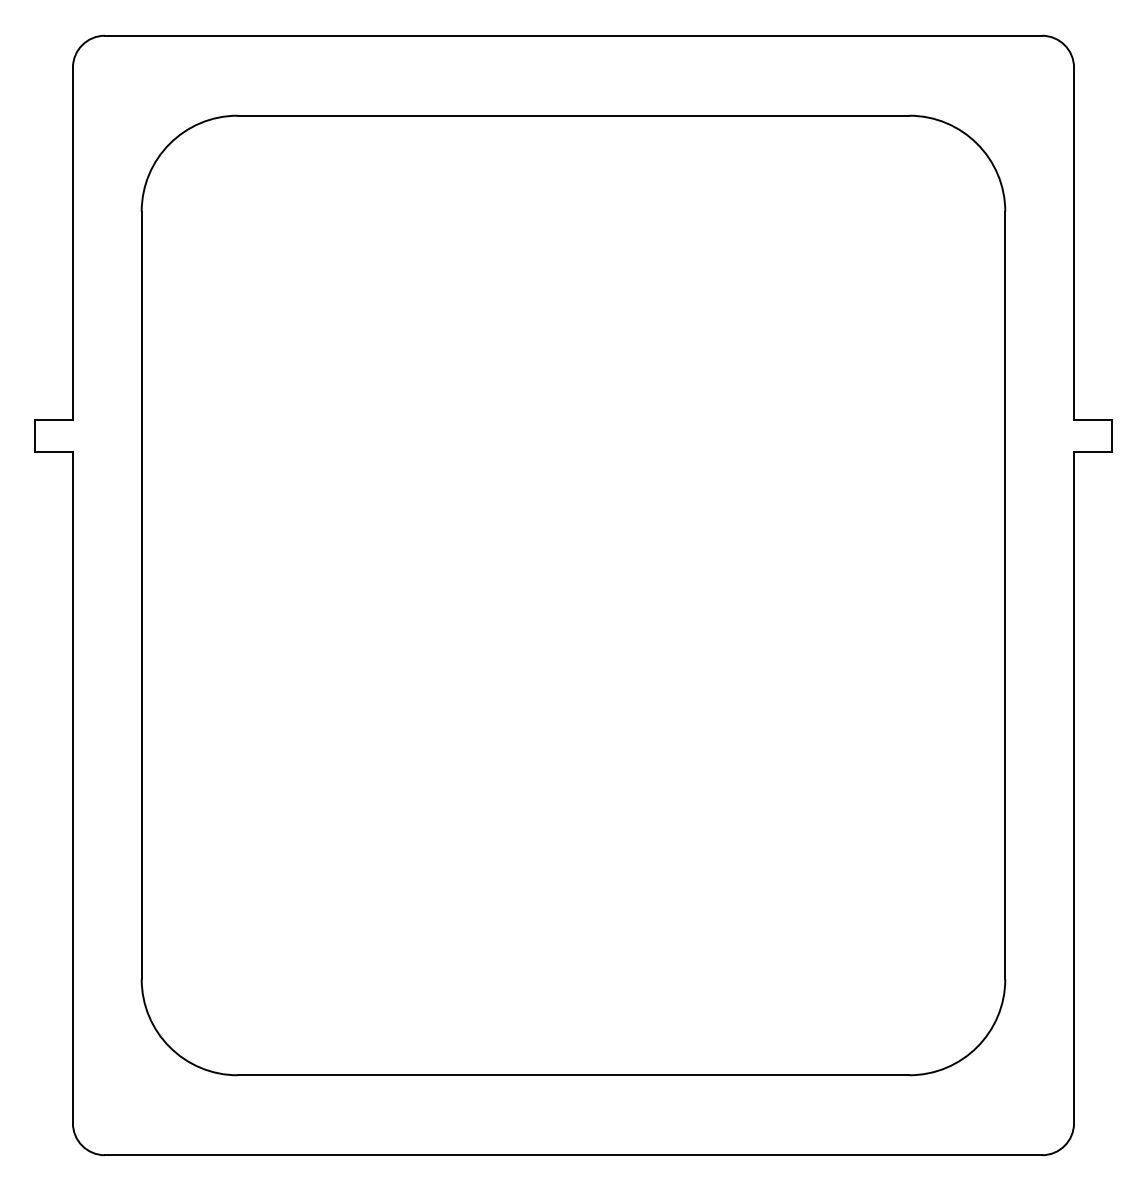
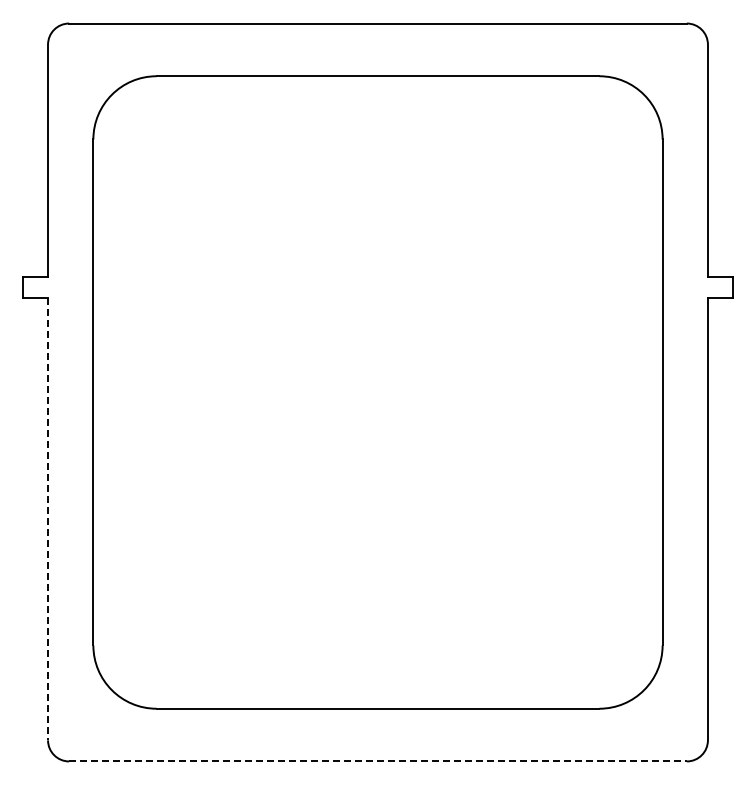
line: (73, 788) -> (48, 519), solid -> dashed
line: (574, 1155) -> (378, 761), solid -> dashed

